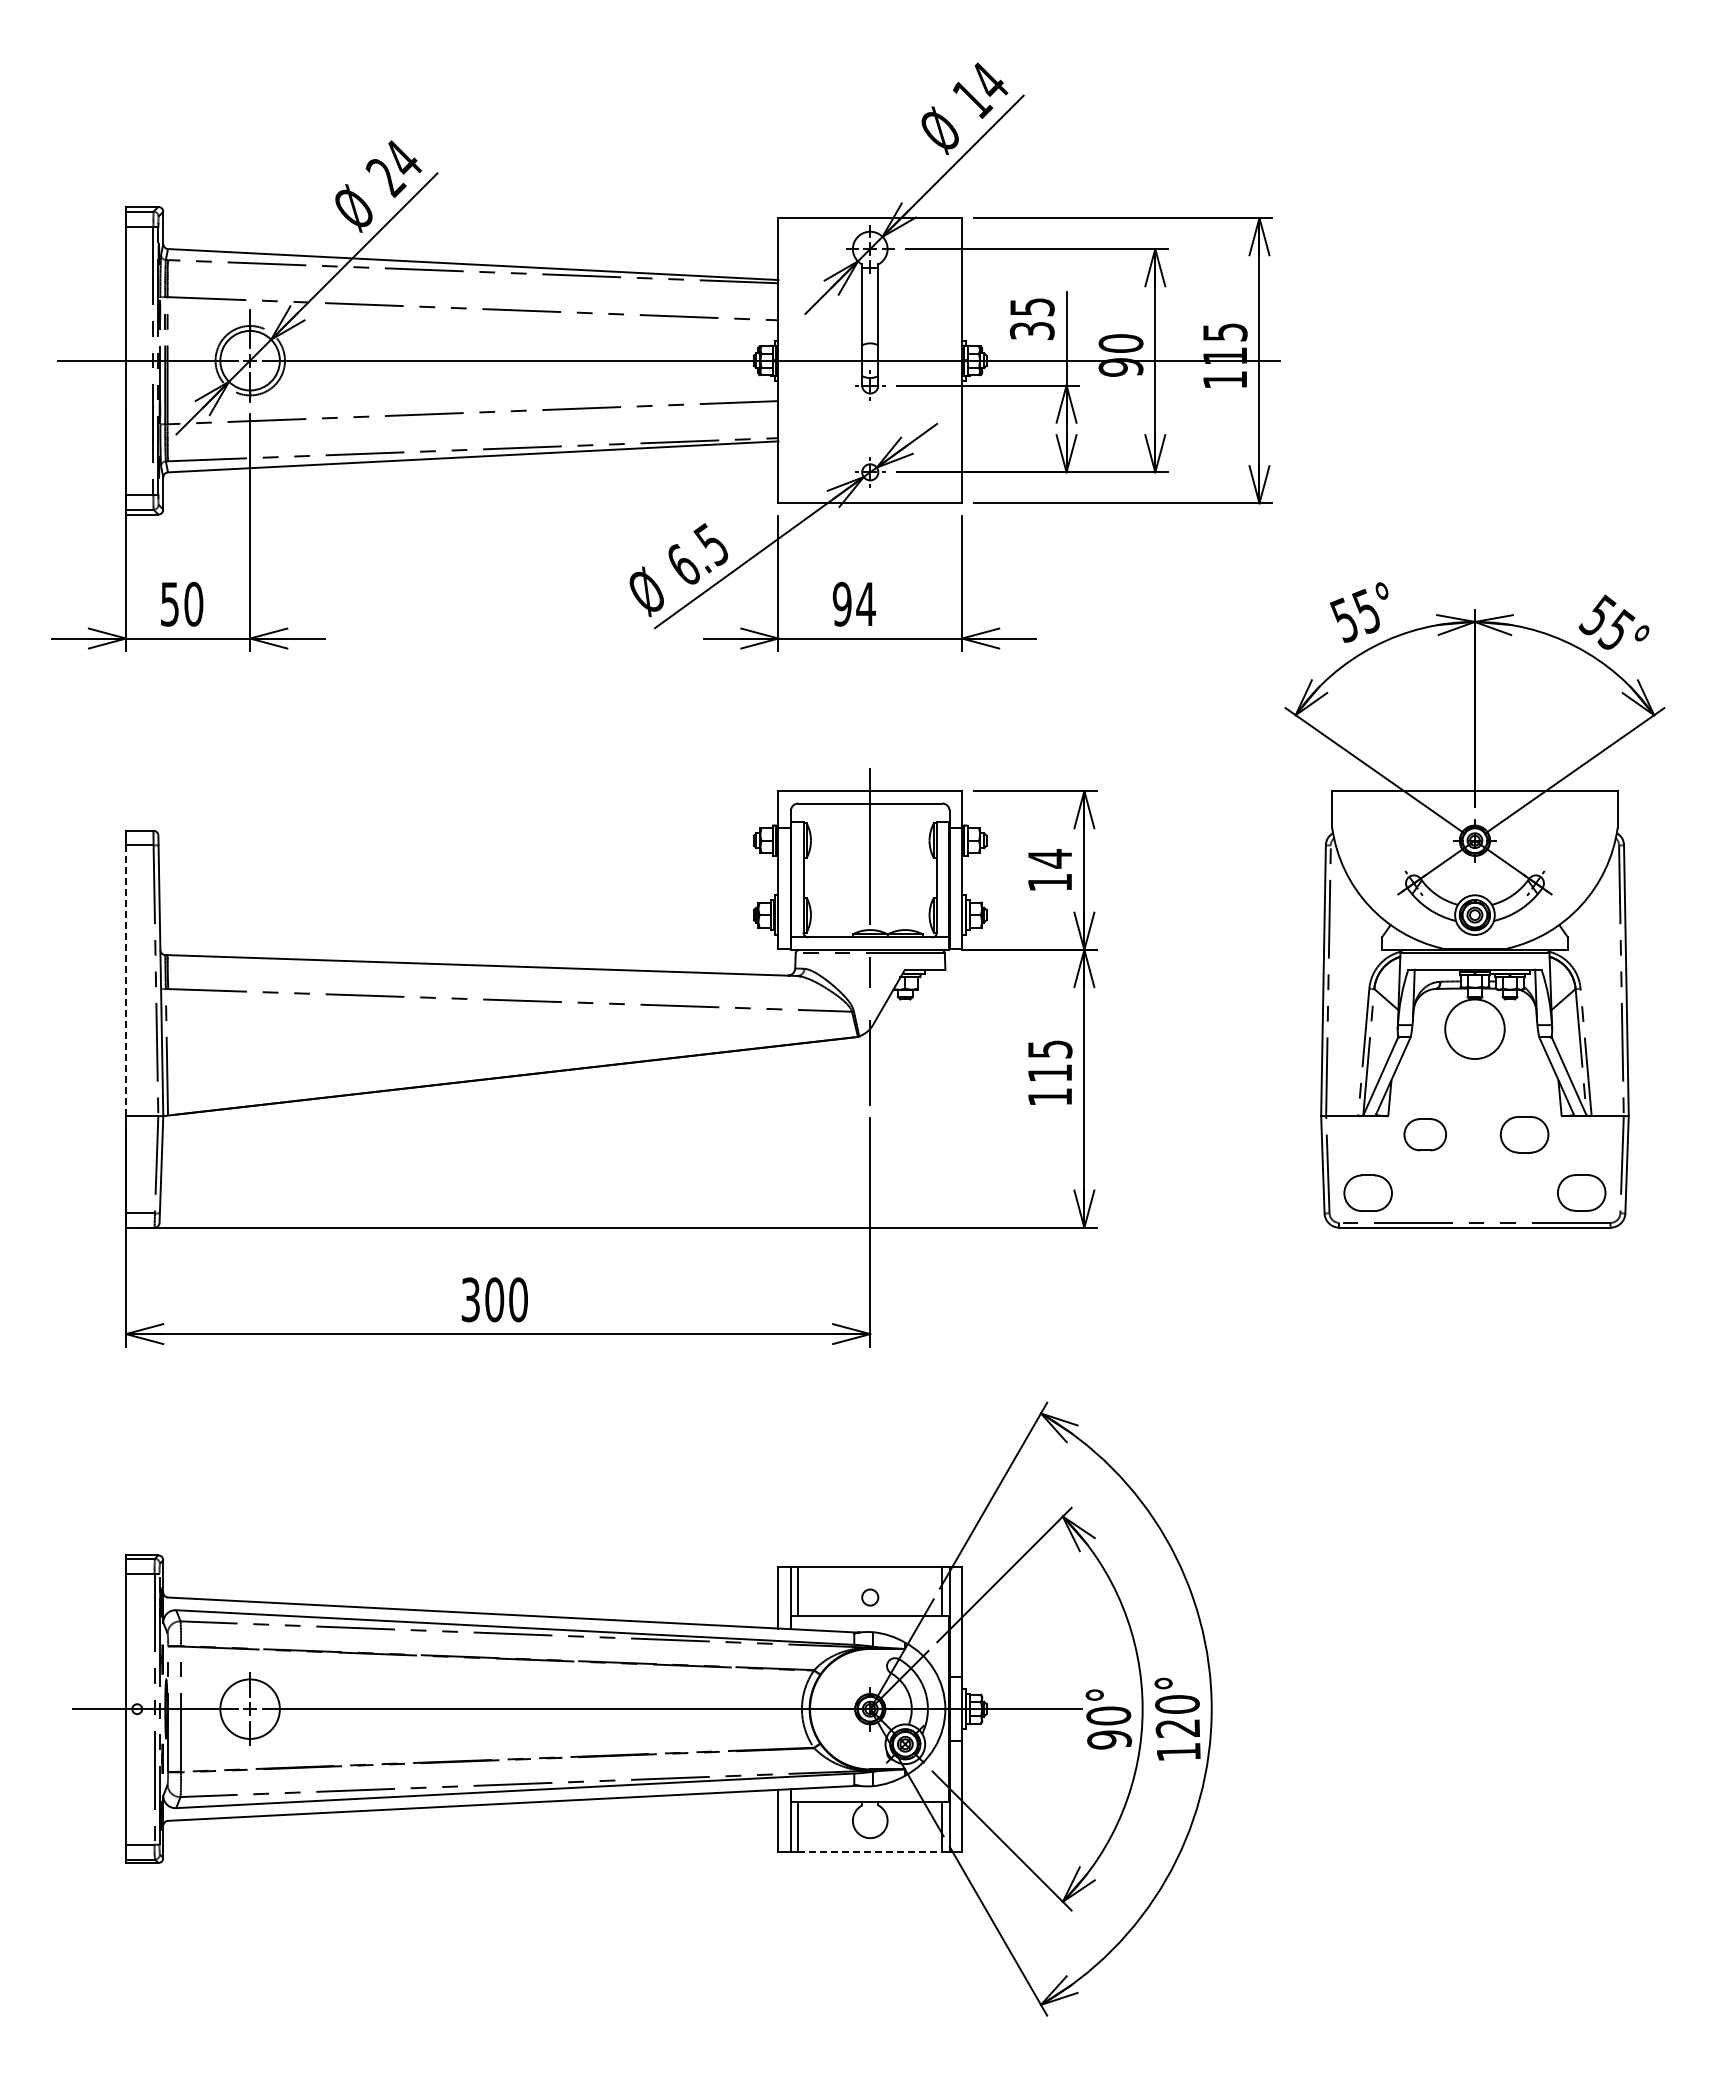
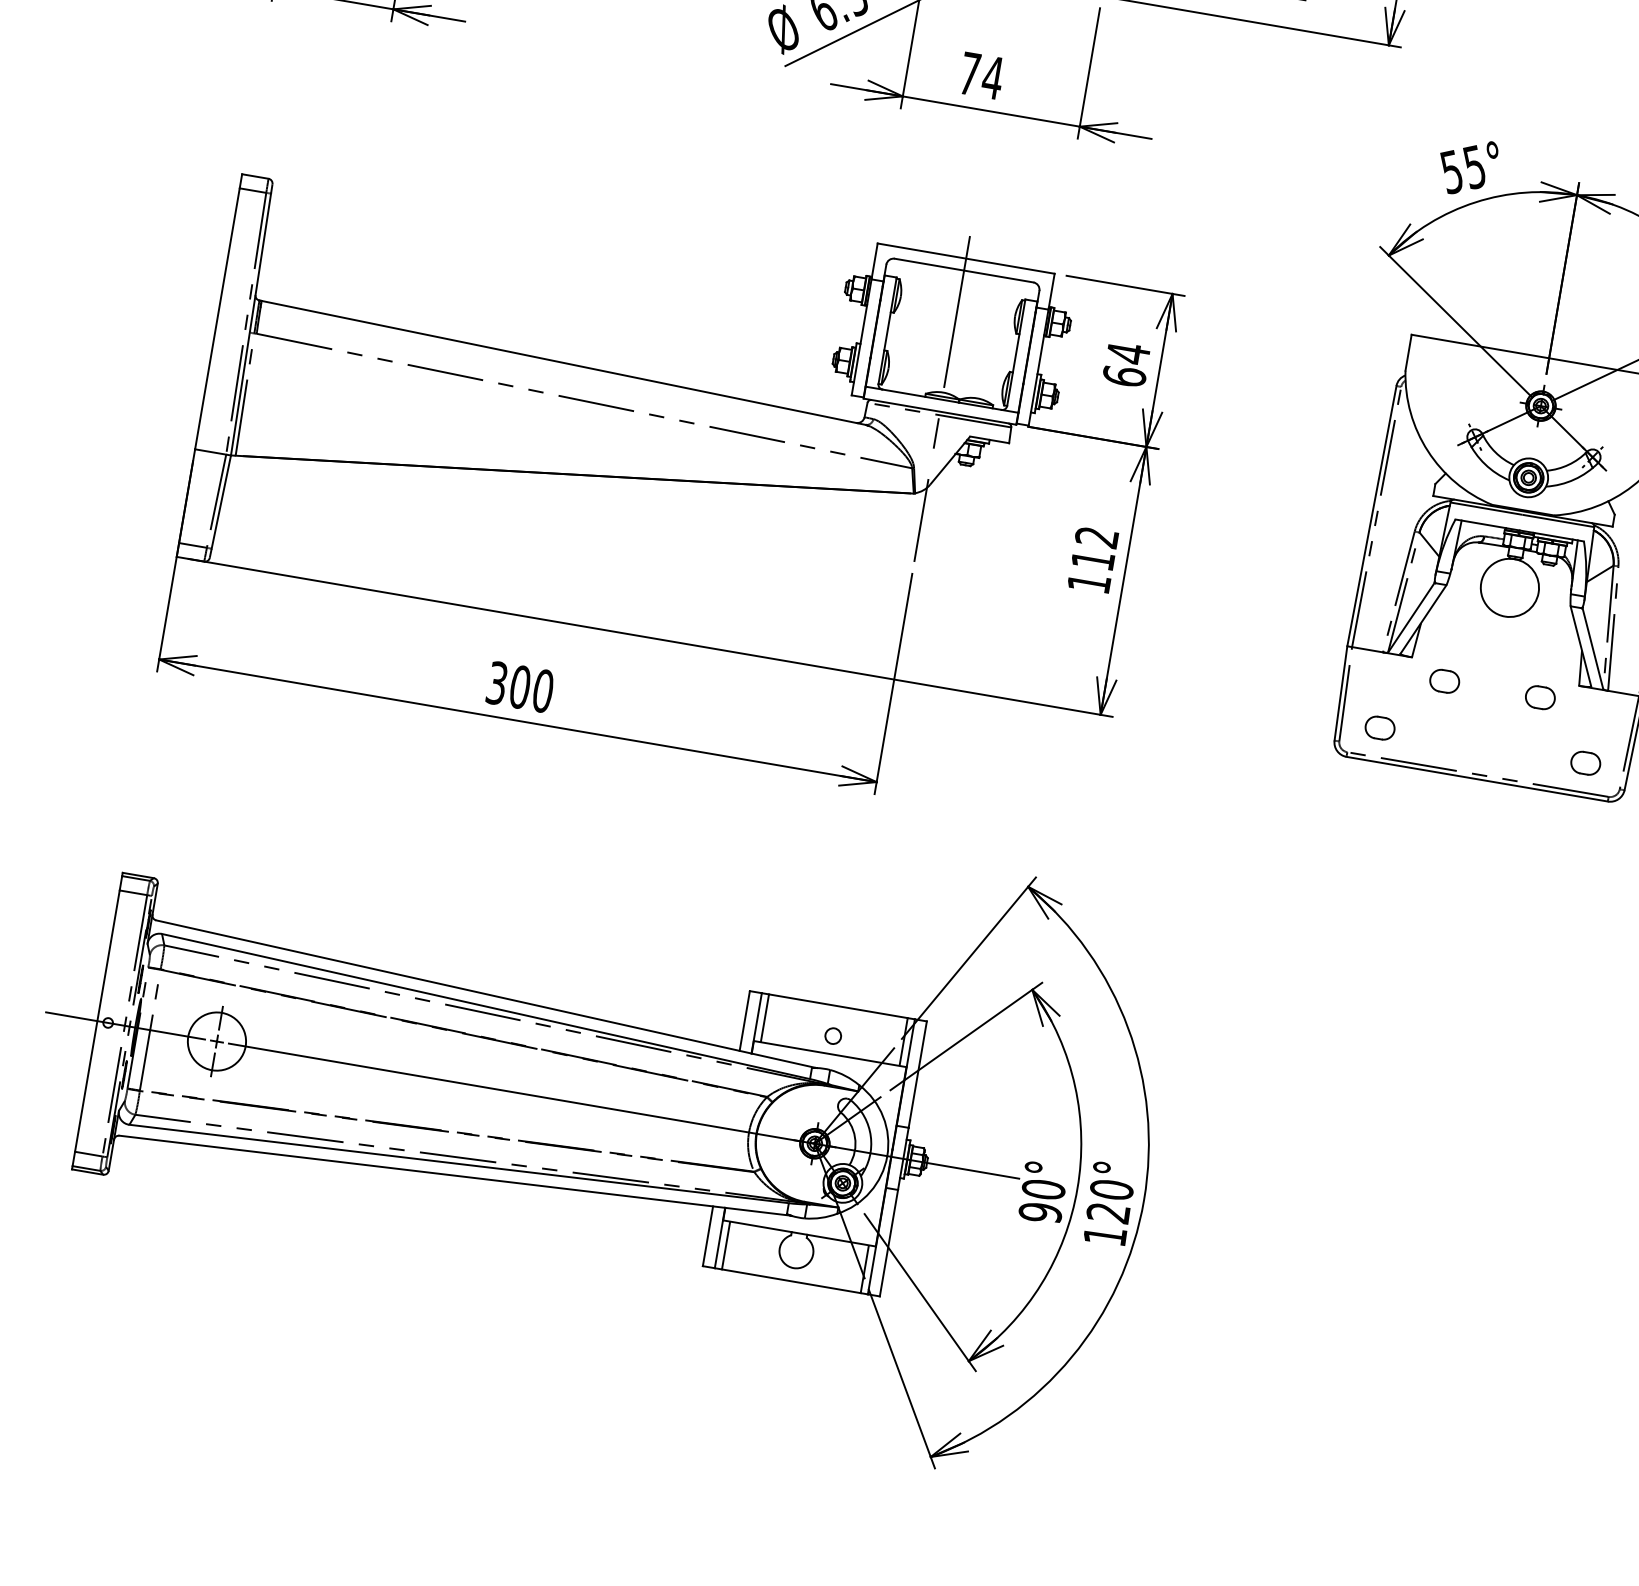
text: (841, 603) -> (969, 73), 94 -> 74
text: (1049, 882) -> (1123, 376), 14 -> 64
line: (126, 981) -> (217, 319), dashed -> solid
text: (1049, 1049) -> (1096, 537), 115 -> 112
part: (1425, 1134) -> (1444, 681), size x0.71
part: (1524, 1134) -> (1540, 697), size x0.62
part: (1368, 1192) -> (1380, 727), size x0.62
part: (1581, 1192) -> (1585, 762), size x0.62
line: (870, 1851) -> (791, 1281), dashed -> solid

